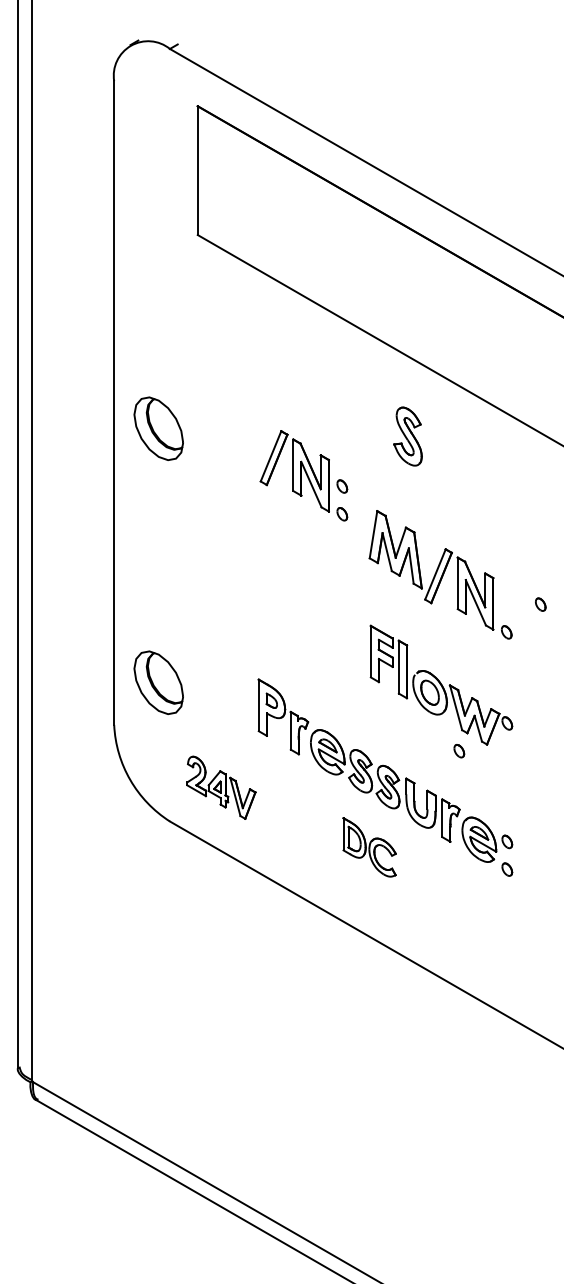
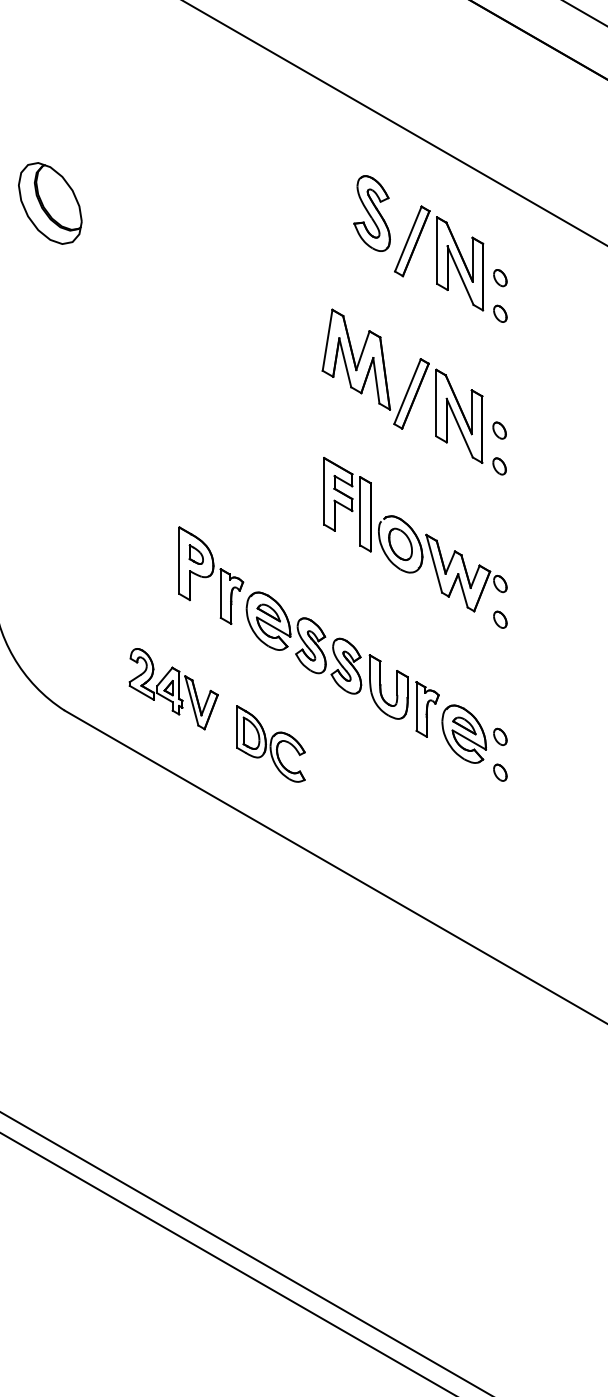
part: (303, 475) -> (450, 263), moved
part: (540, 604) -> (499, 430), moved
part: (158, 682) -> (49, 531), removed
part: (459, 751) -> (500, 620), moved
part: (221, 787) -> (173, 688), moved
part: (369, 847) -> (270, 744), moved

